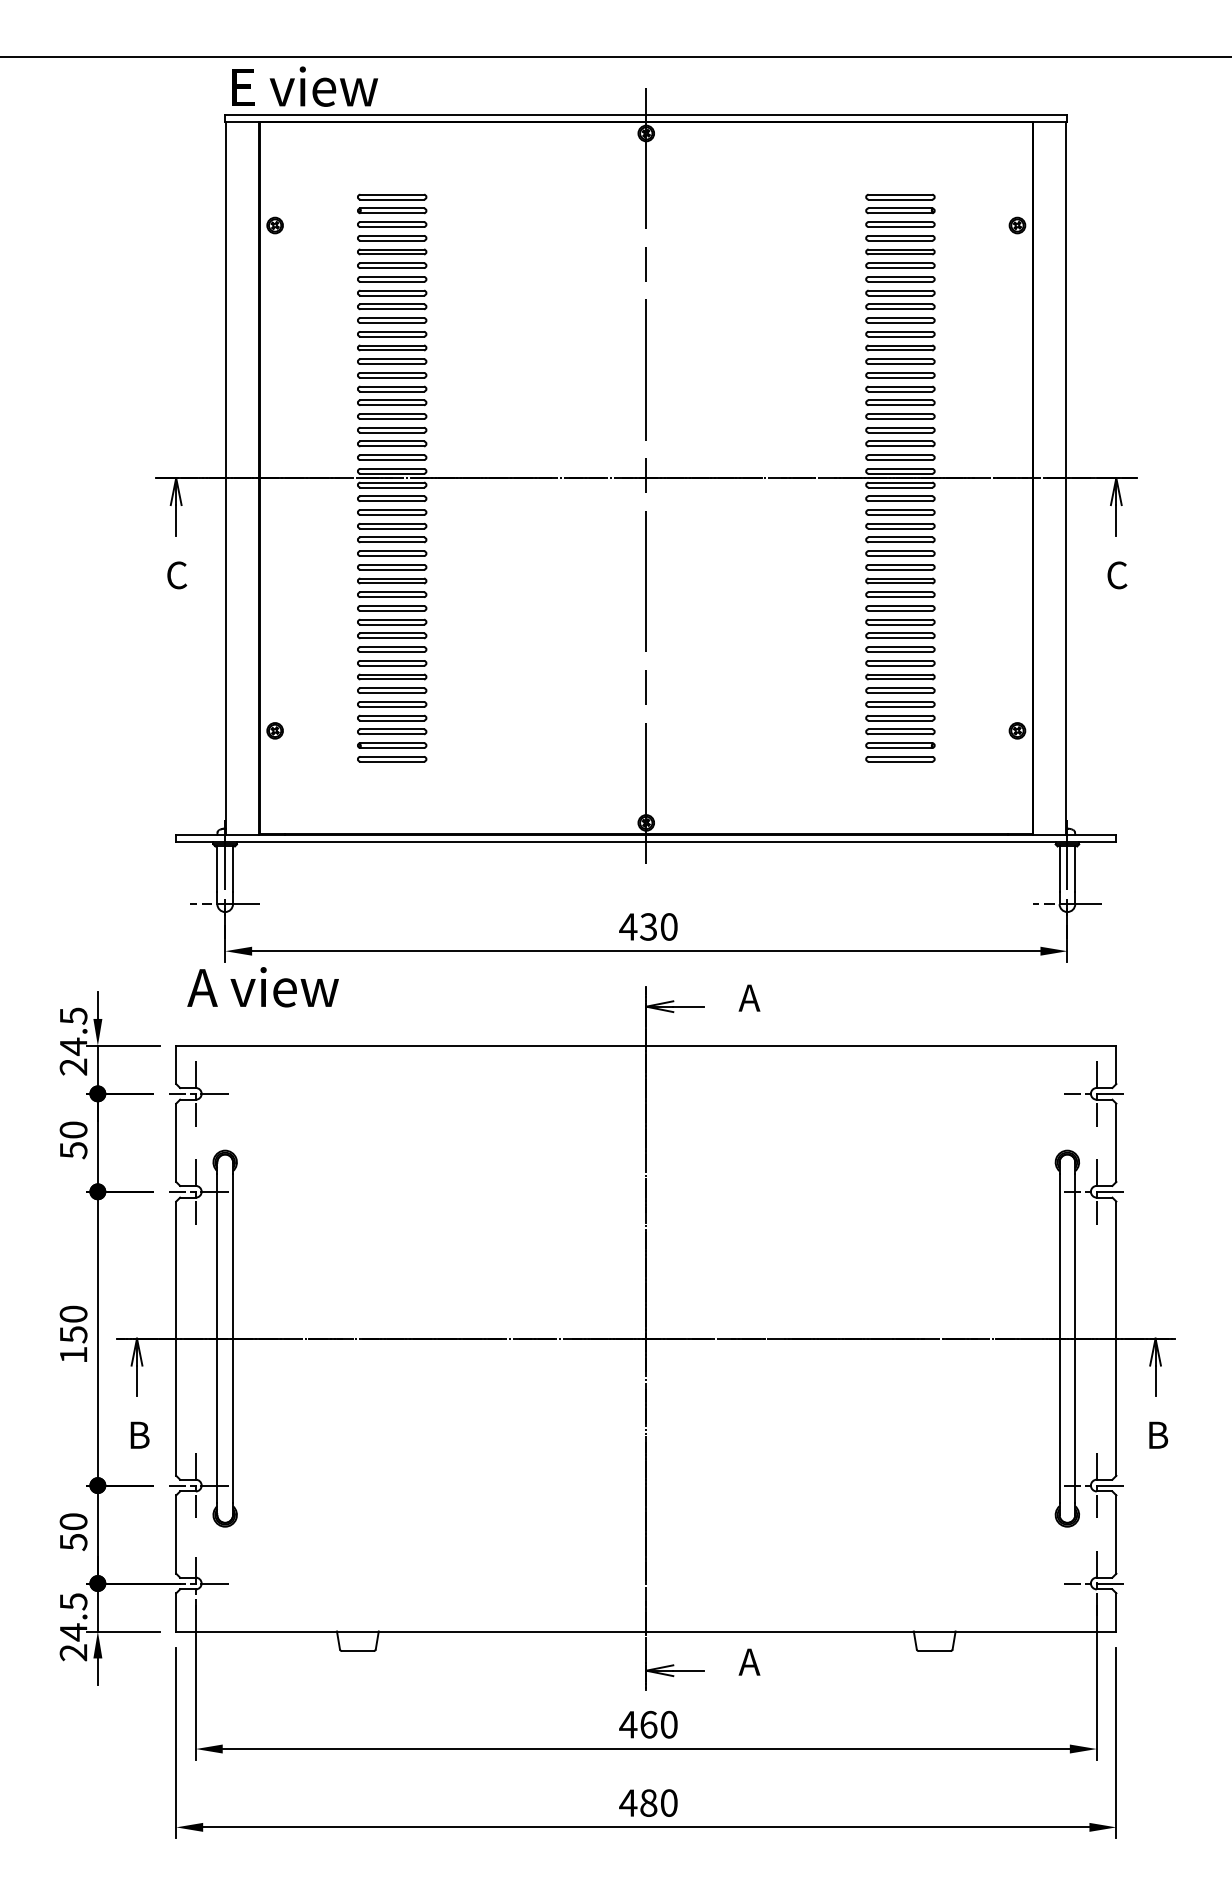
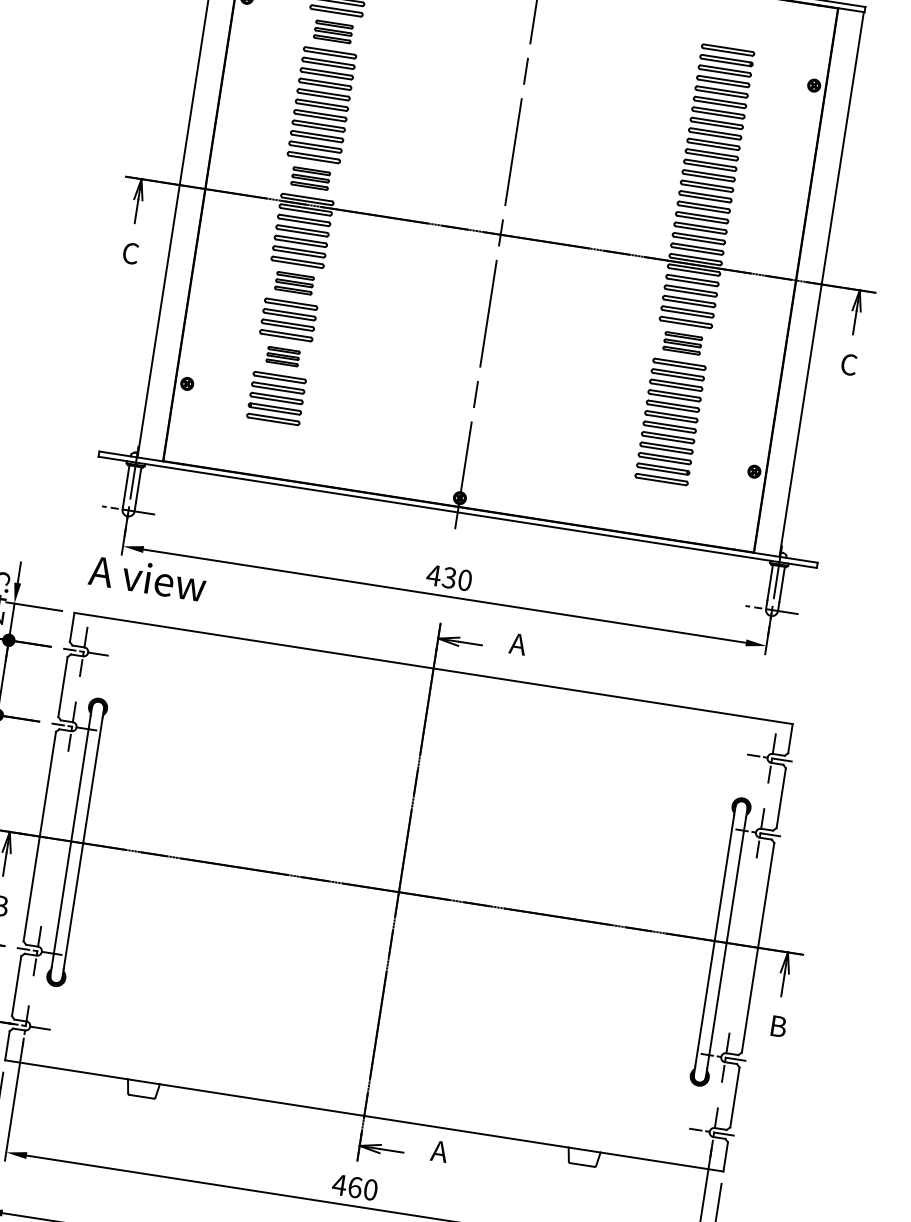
part: (392, 251) -> (333, 31), size x0.7
part: (392, 443) -> (310, 178), size x0.7
part: (392, 580) -> (294, 282), size x0.7
part: (900, 580) -> (682, 343), size x0.7
part: (392, 676) -> (283, 356), size x0.6

